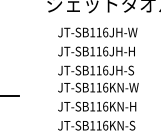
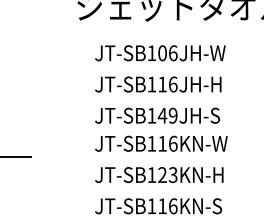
text: (98, 32) -> (161, 53), JT-SB116JH-W -> JT-SB106JH-W
text: (102, 70) -> (168, 115), JT-SB116JH-S -> JT-SB149JH-S
text: (102, 106) -> (168, 174), JT-SB116KN-H -> JT-SB123KN-H

